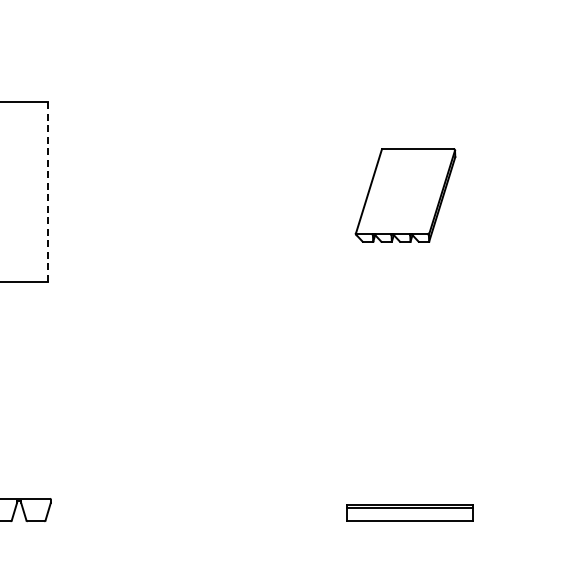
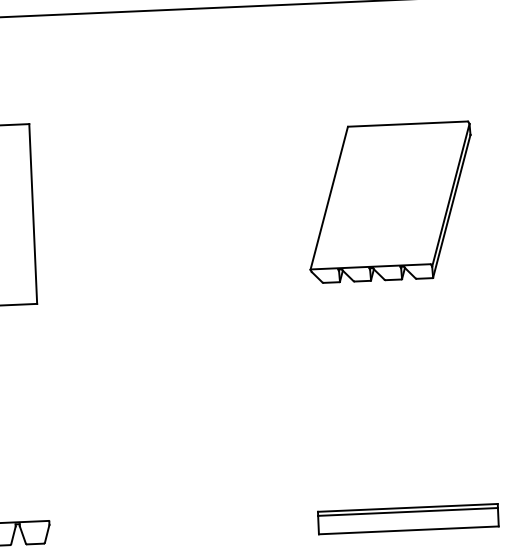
line: (48, 191) -> (33, 213), dashed -> solid
part: (405, 195) -> (390, 202), size x1.67
part: (409, 512) -> (408, 518), size x1.43

